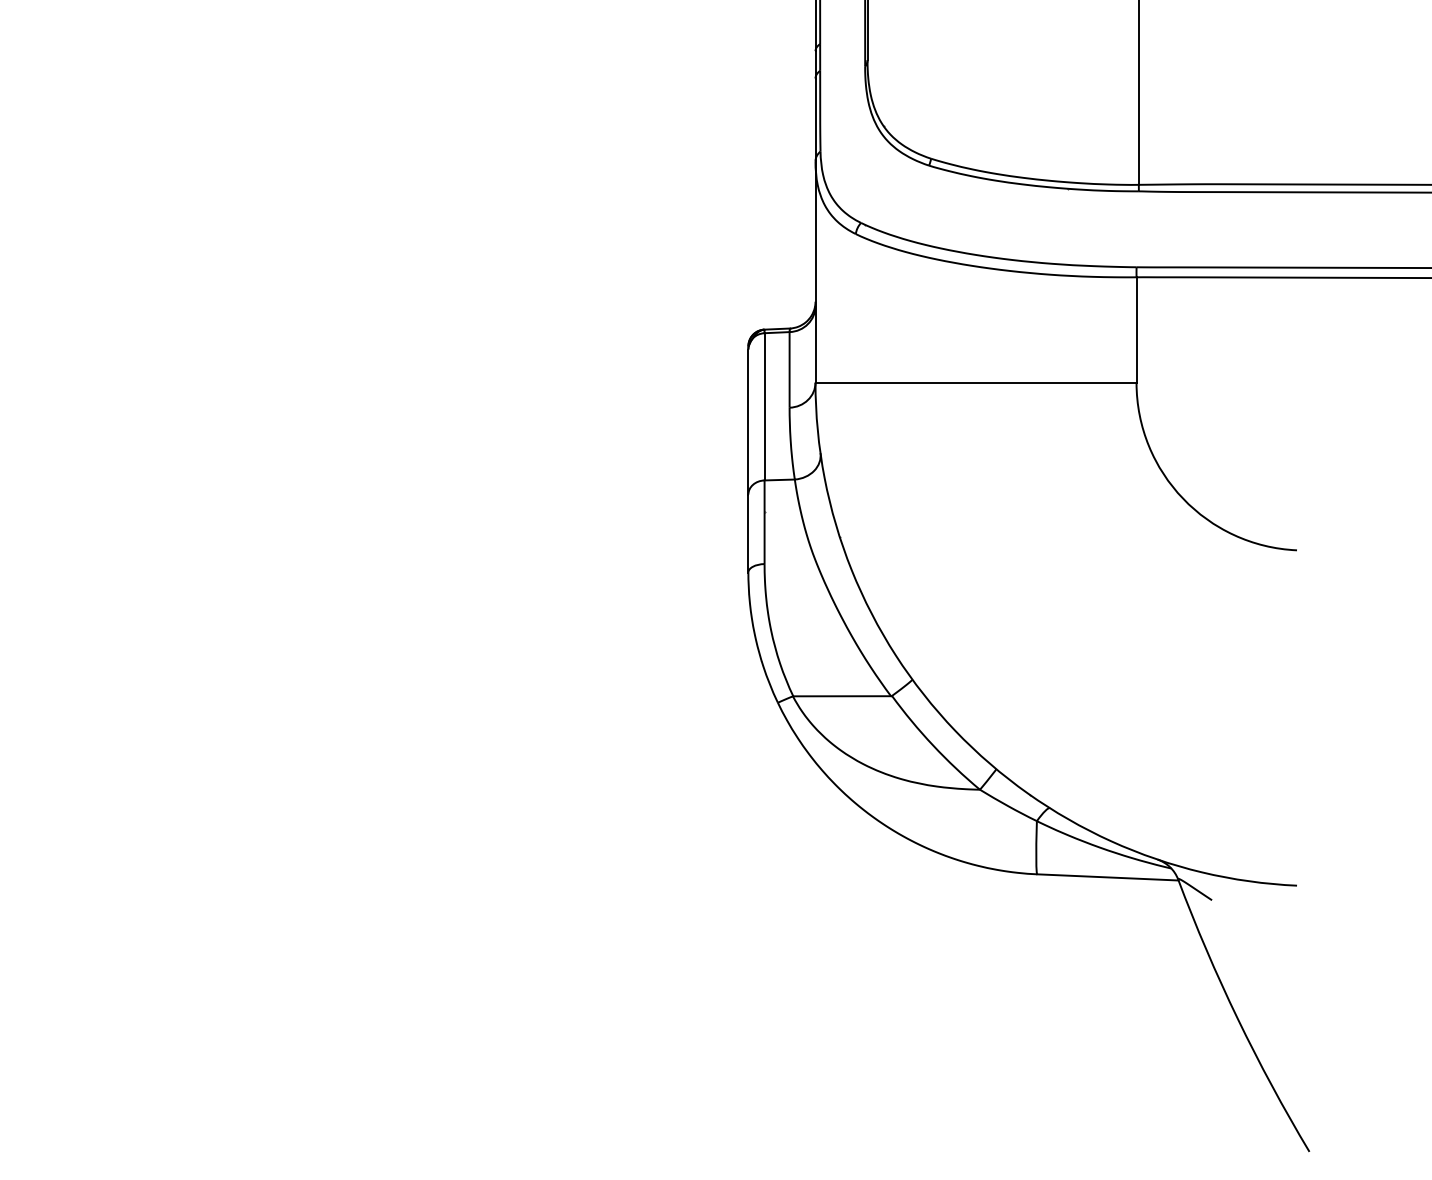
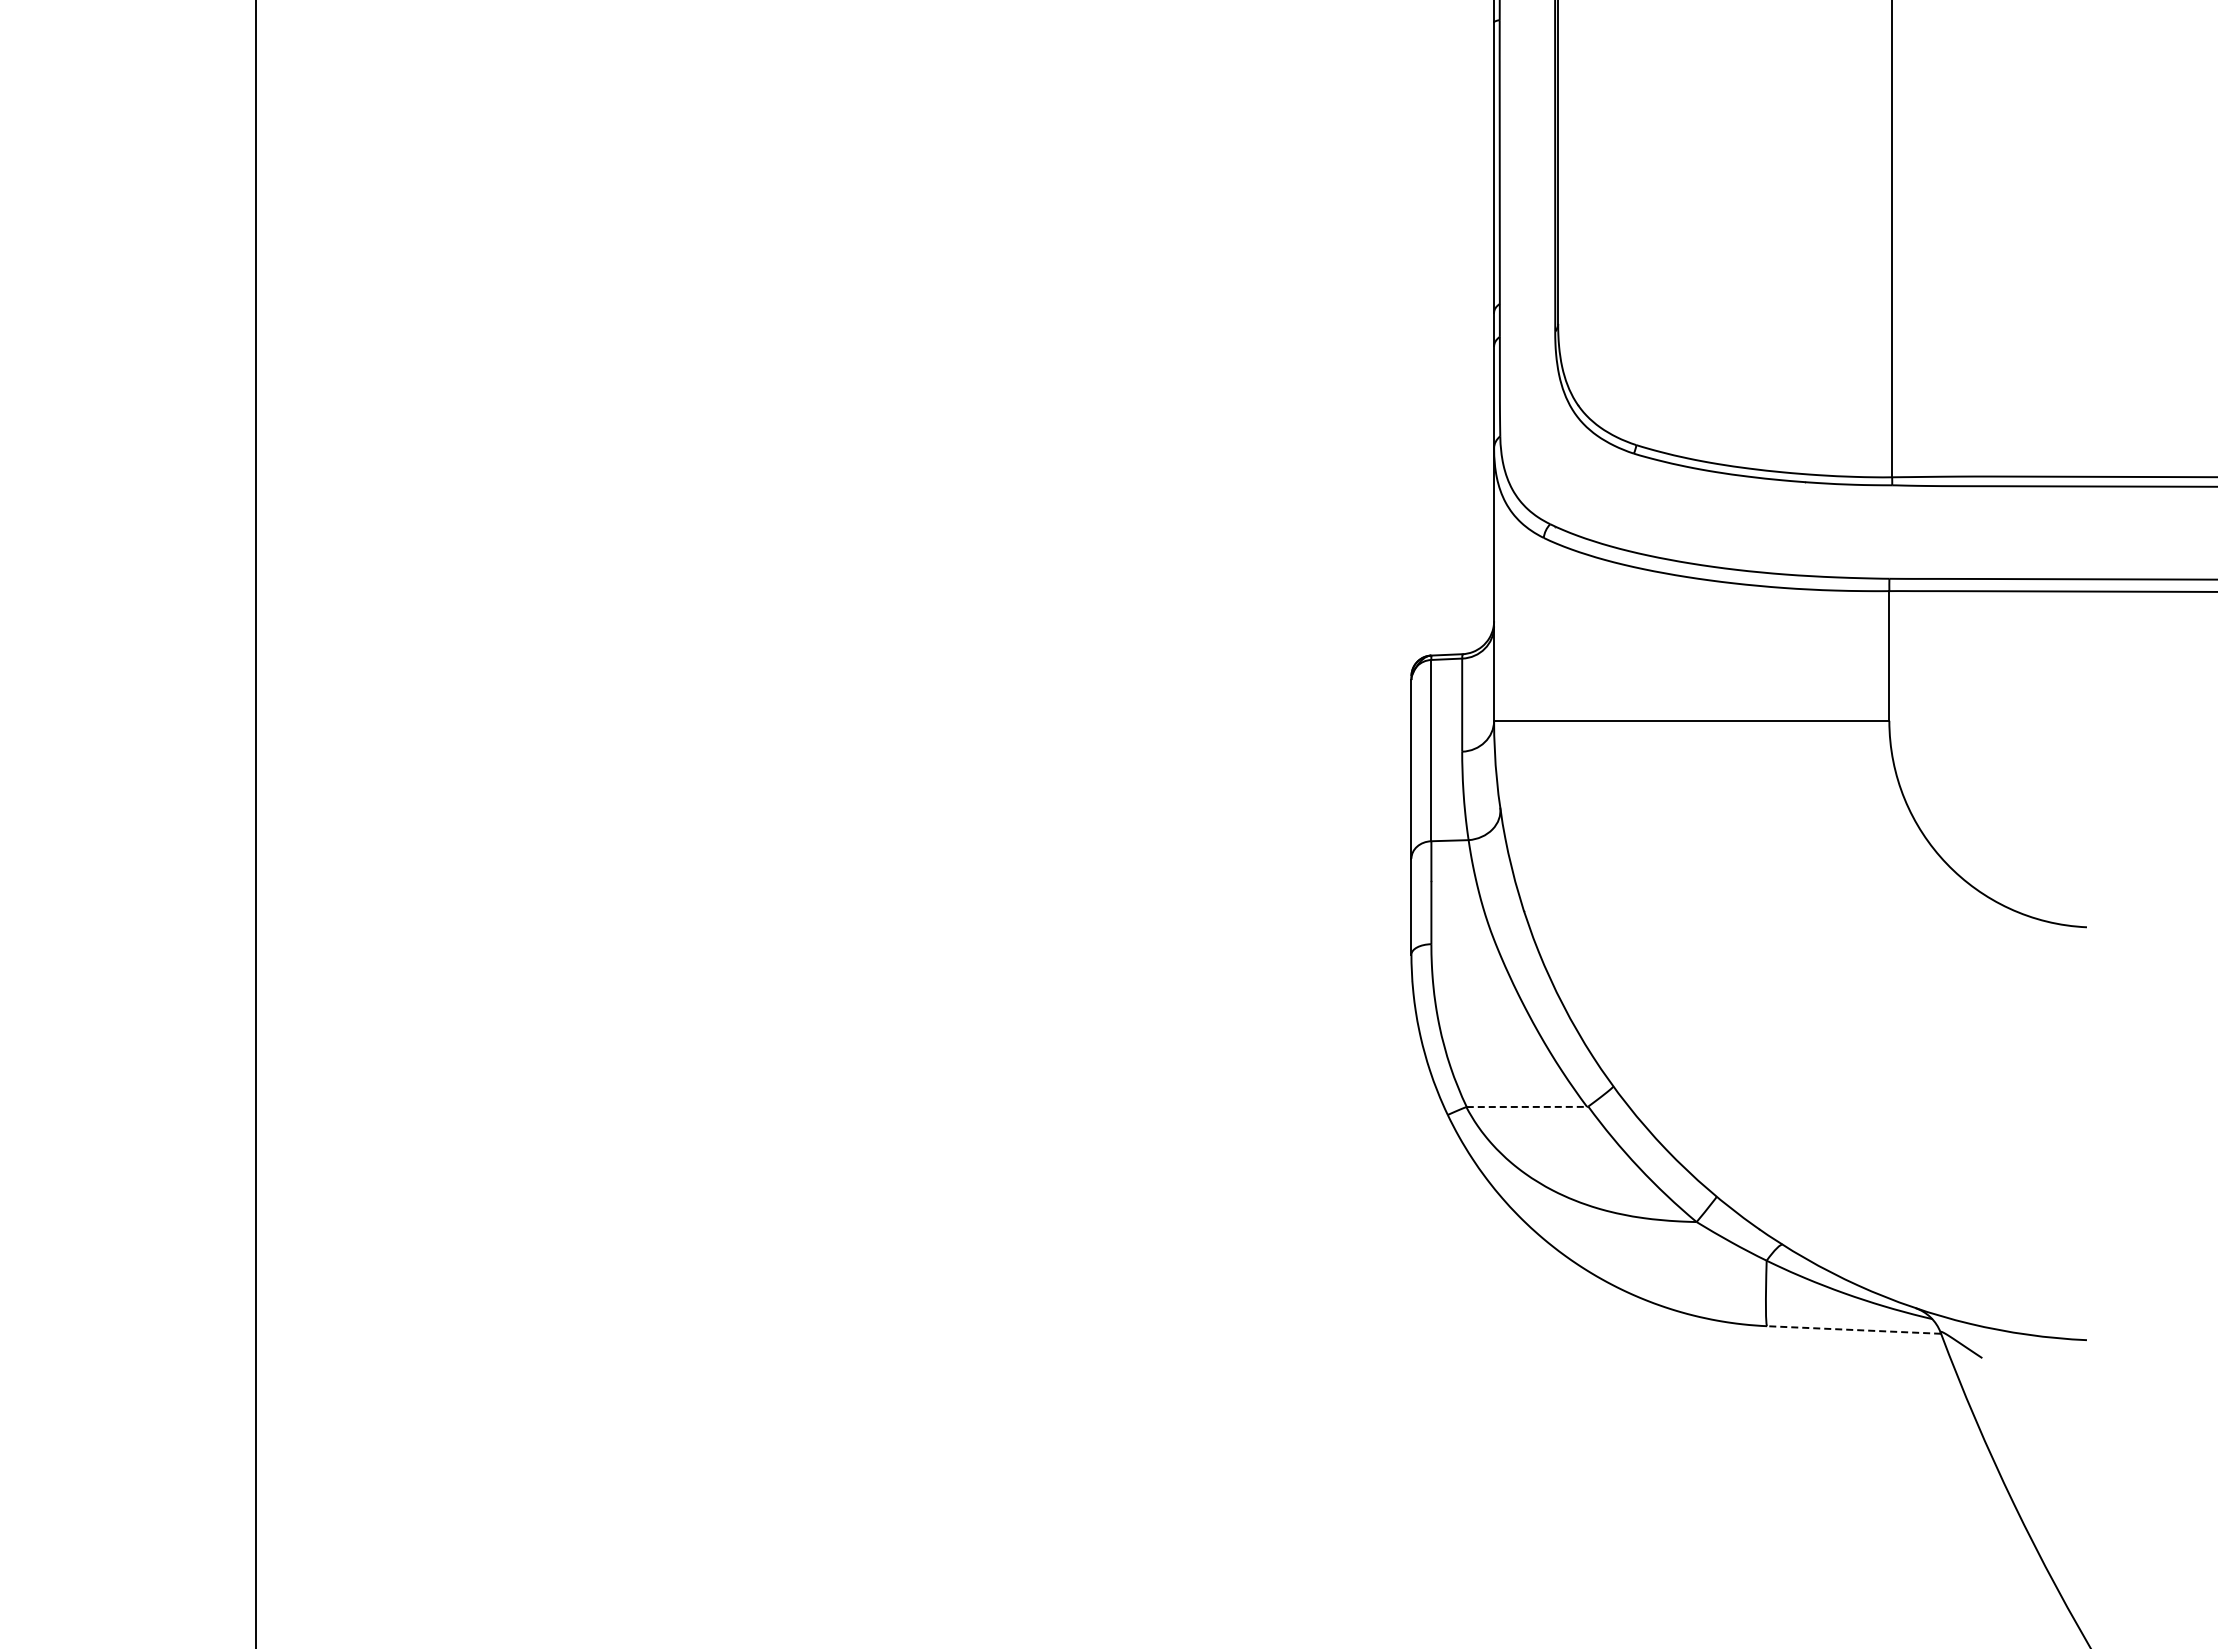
line: (842, 695) -> (1527, 1106), solid -> dashed
line: (1107, 877) -> (1853, 1329), solid -> dashed

